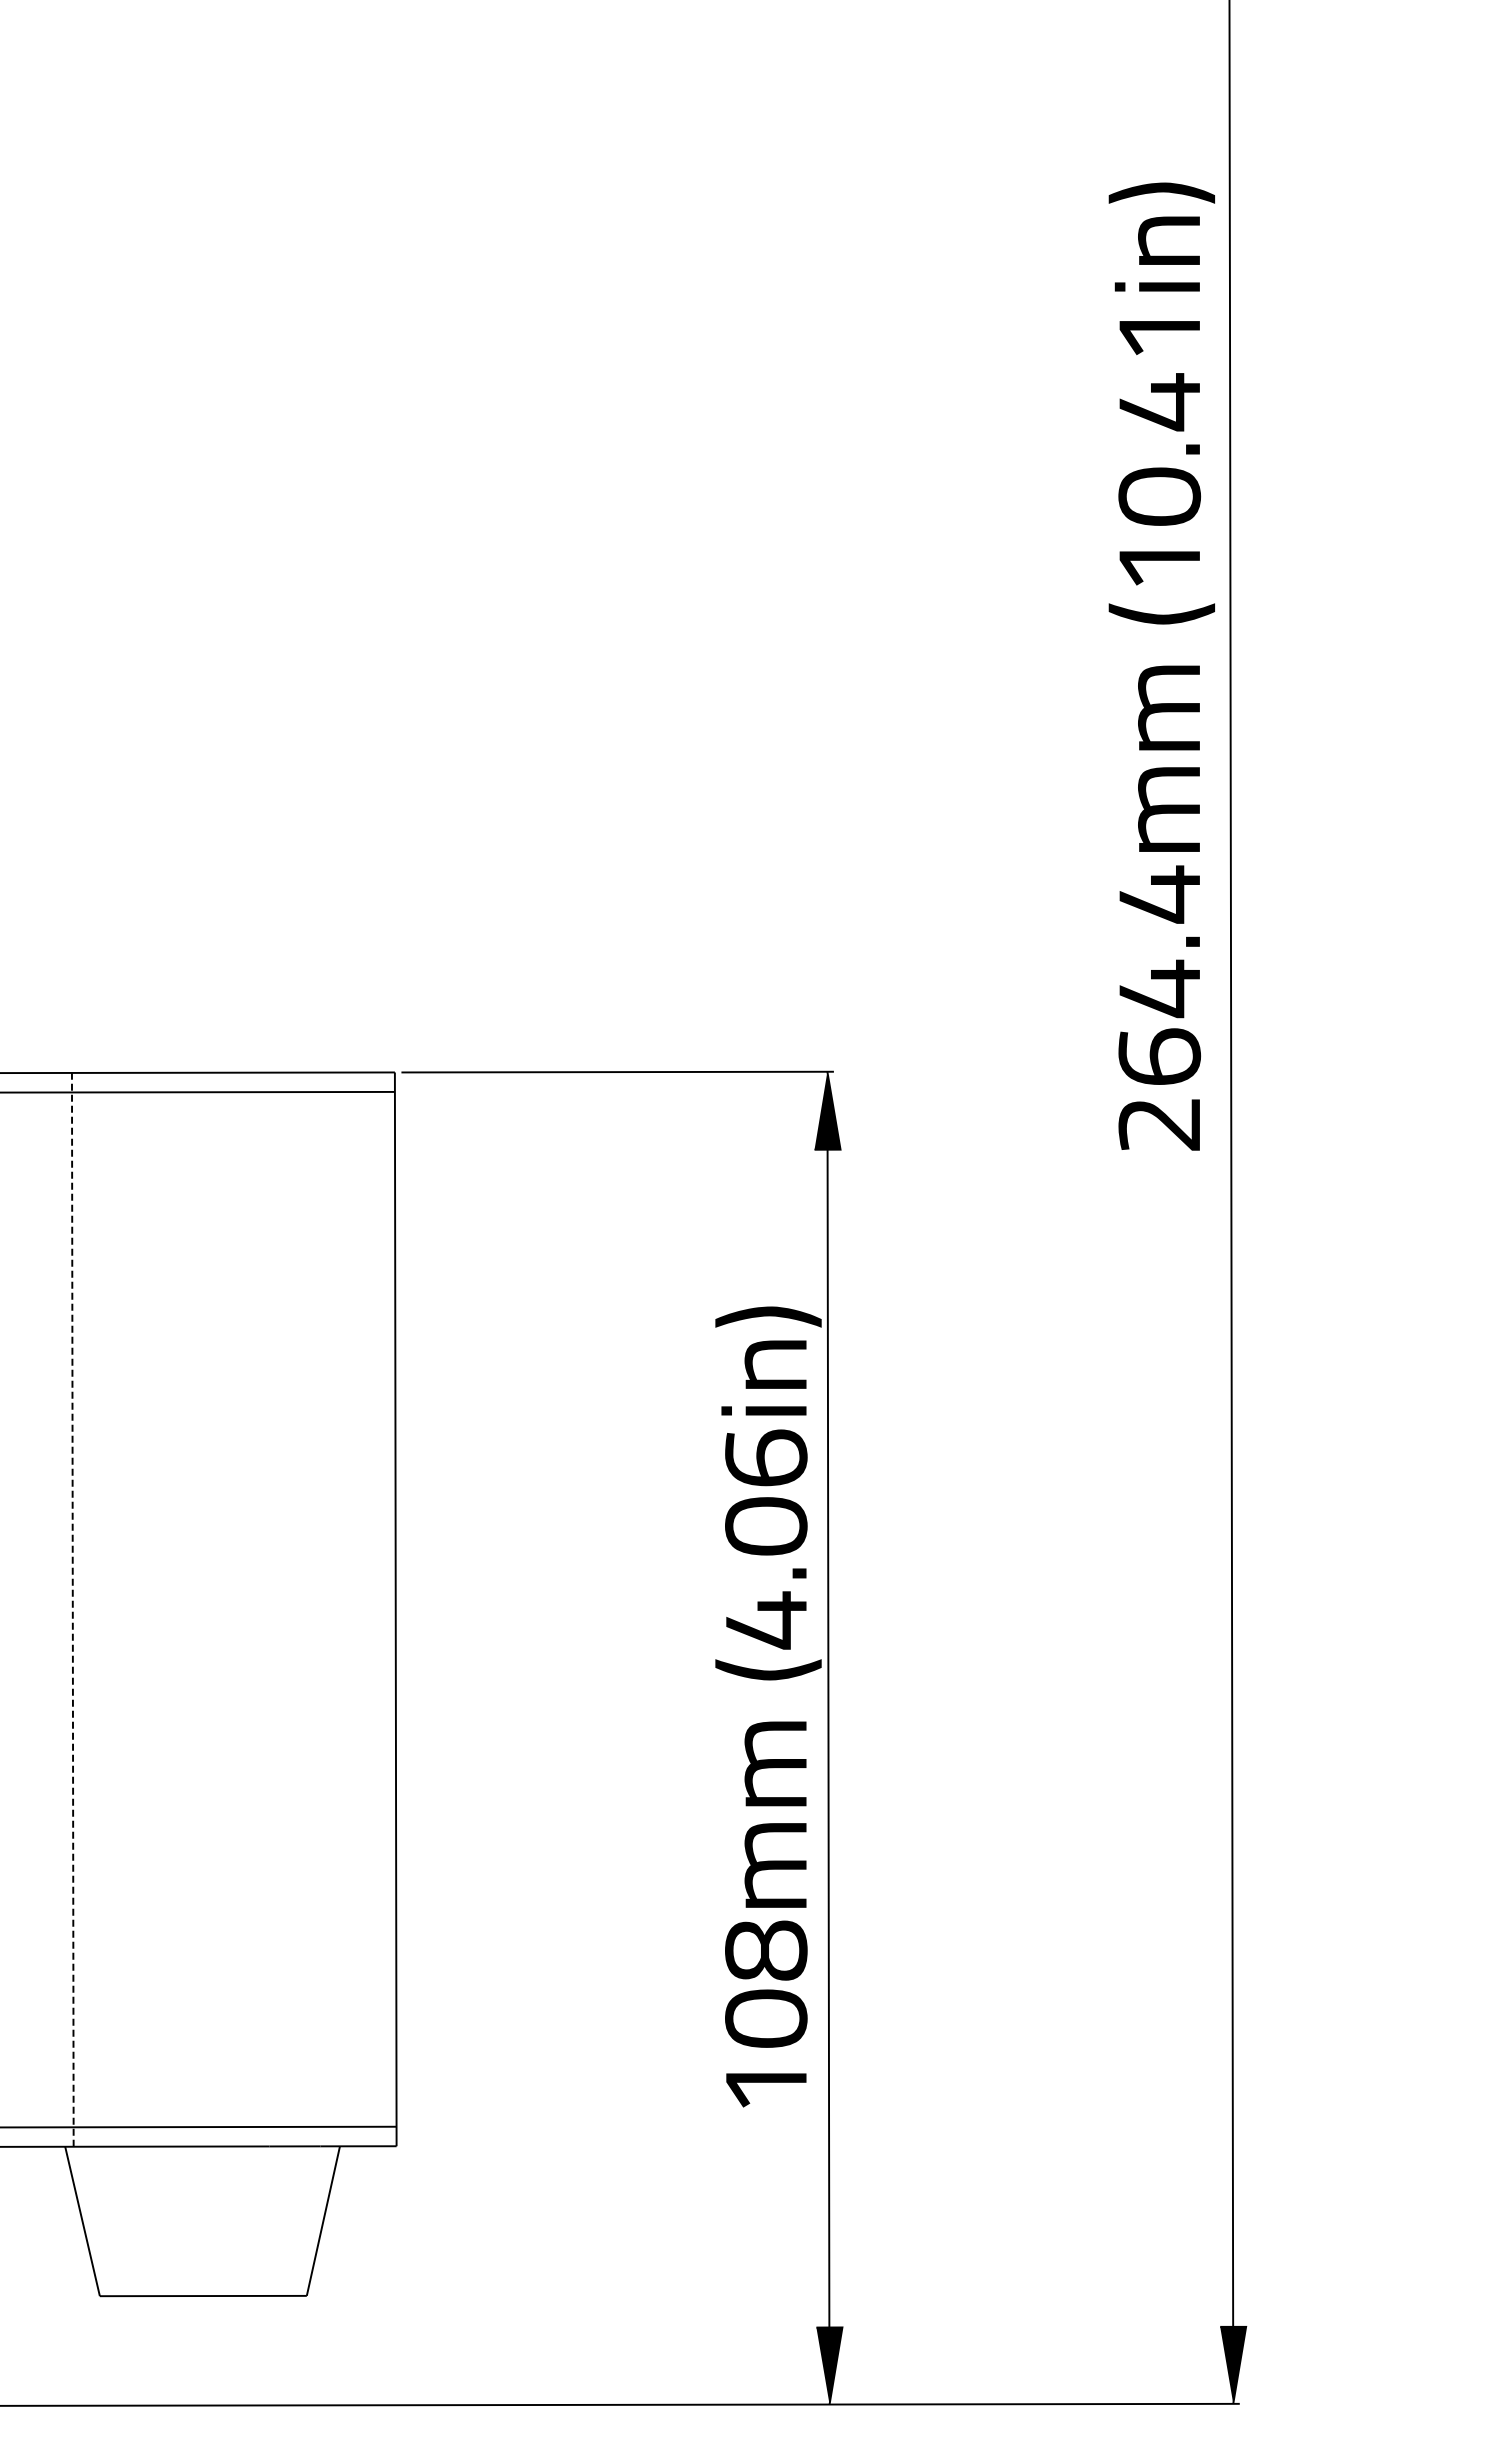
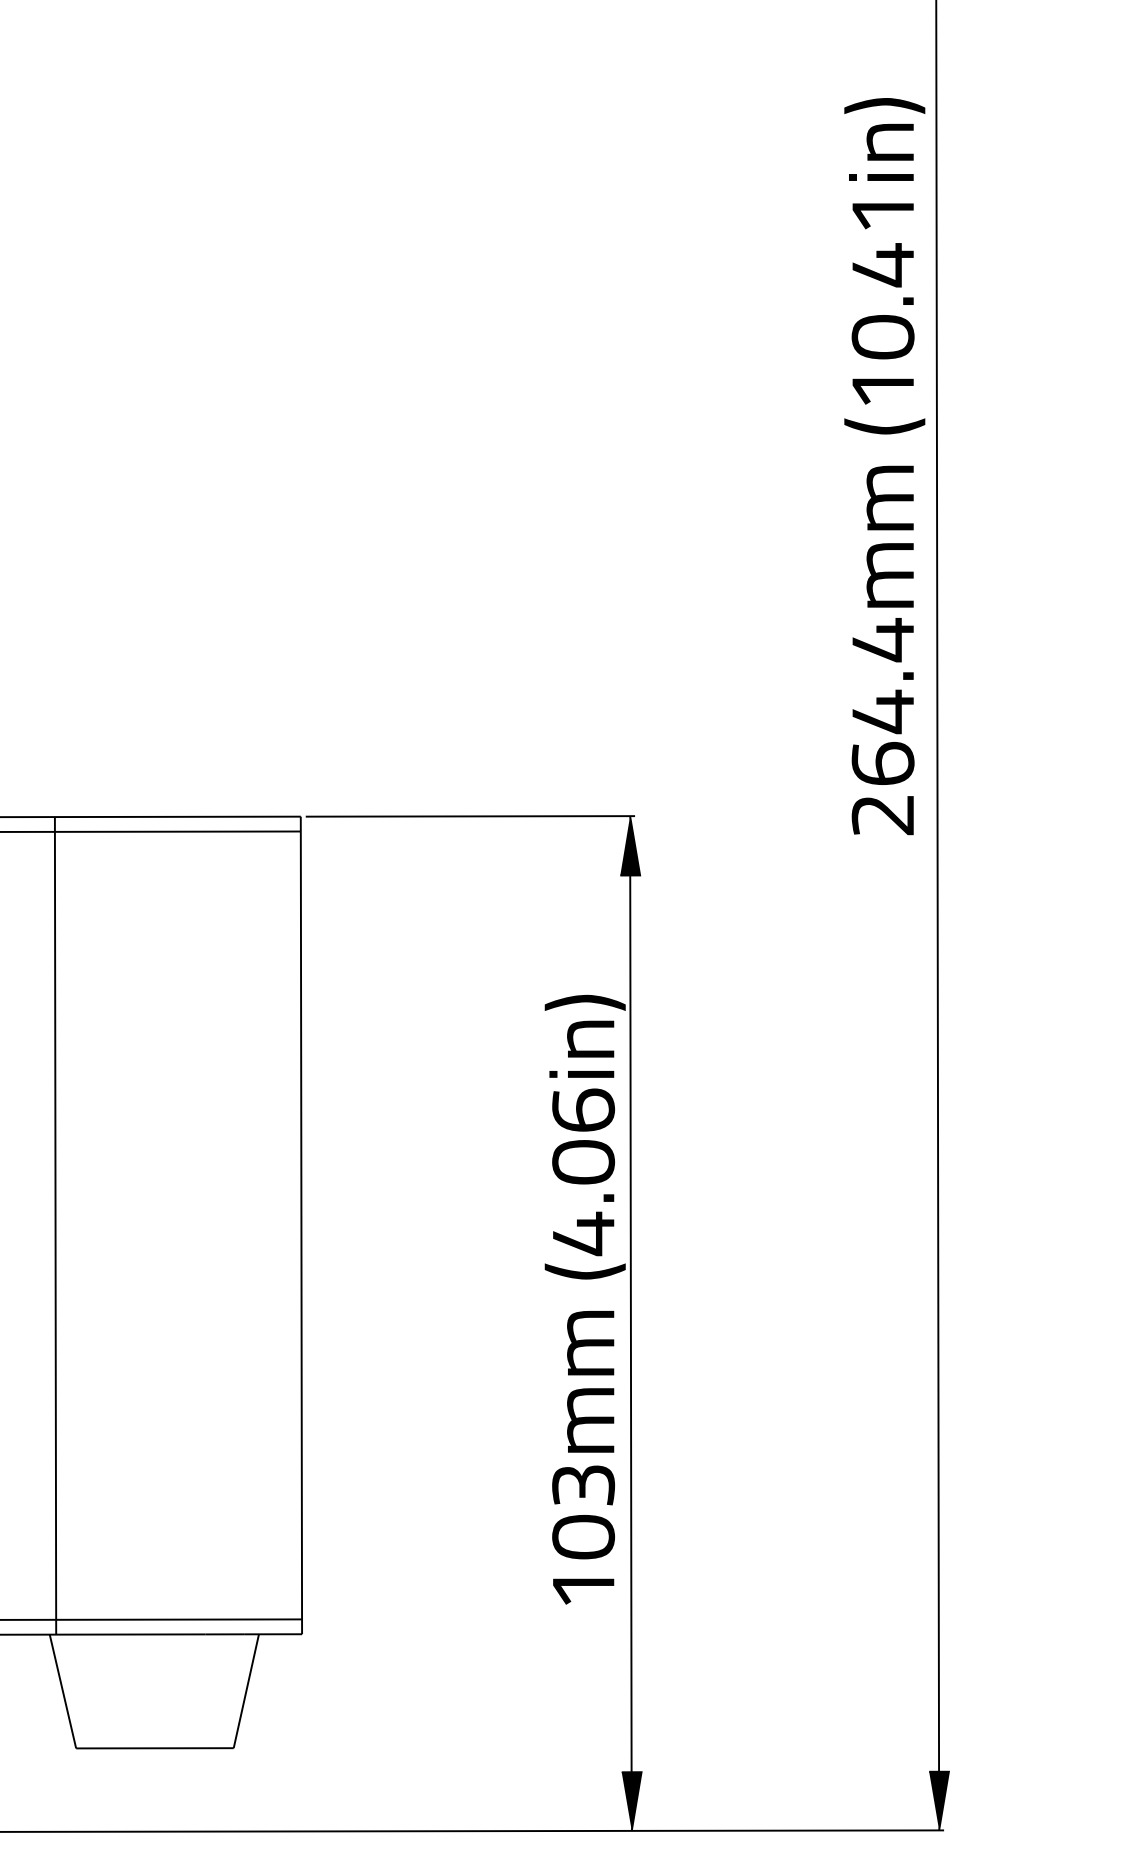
text: (1161, 666) -> (884, 466), moved
line: (72, 1609) -> (55, 1225), dashed -> solid
text: (766, 1950) -> (583, 1485), 108mm -> 103mm

